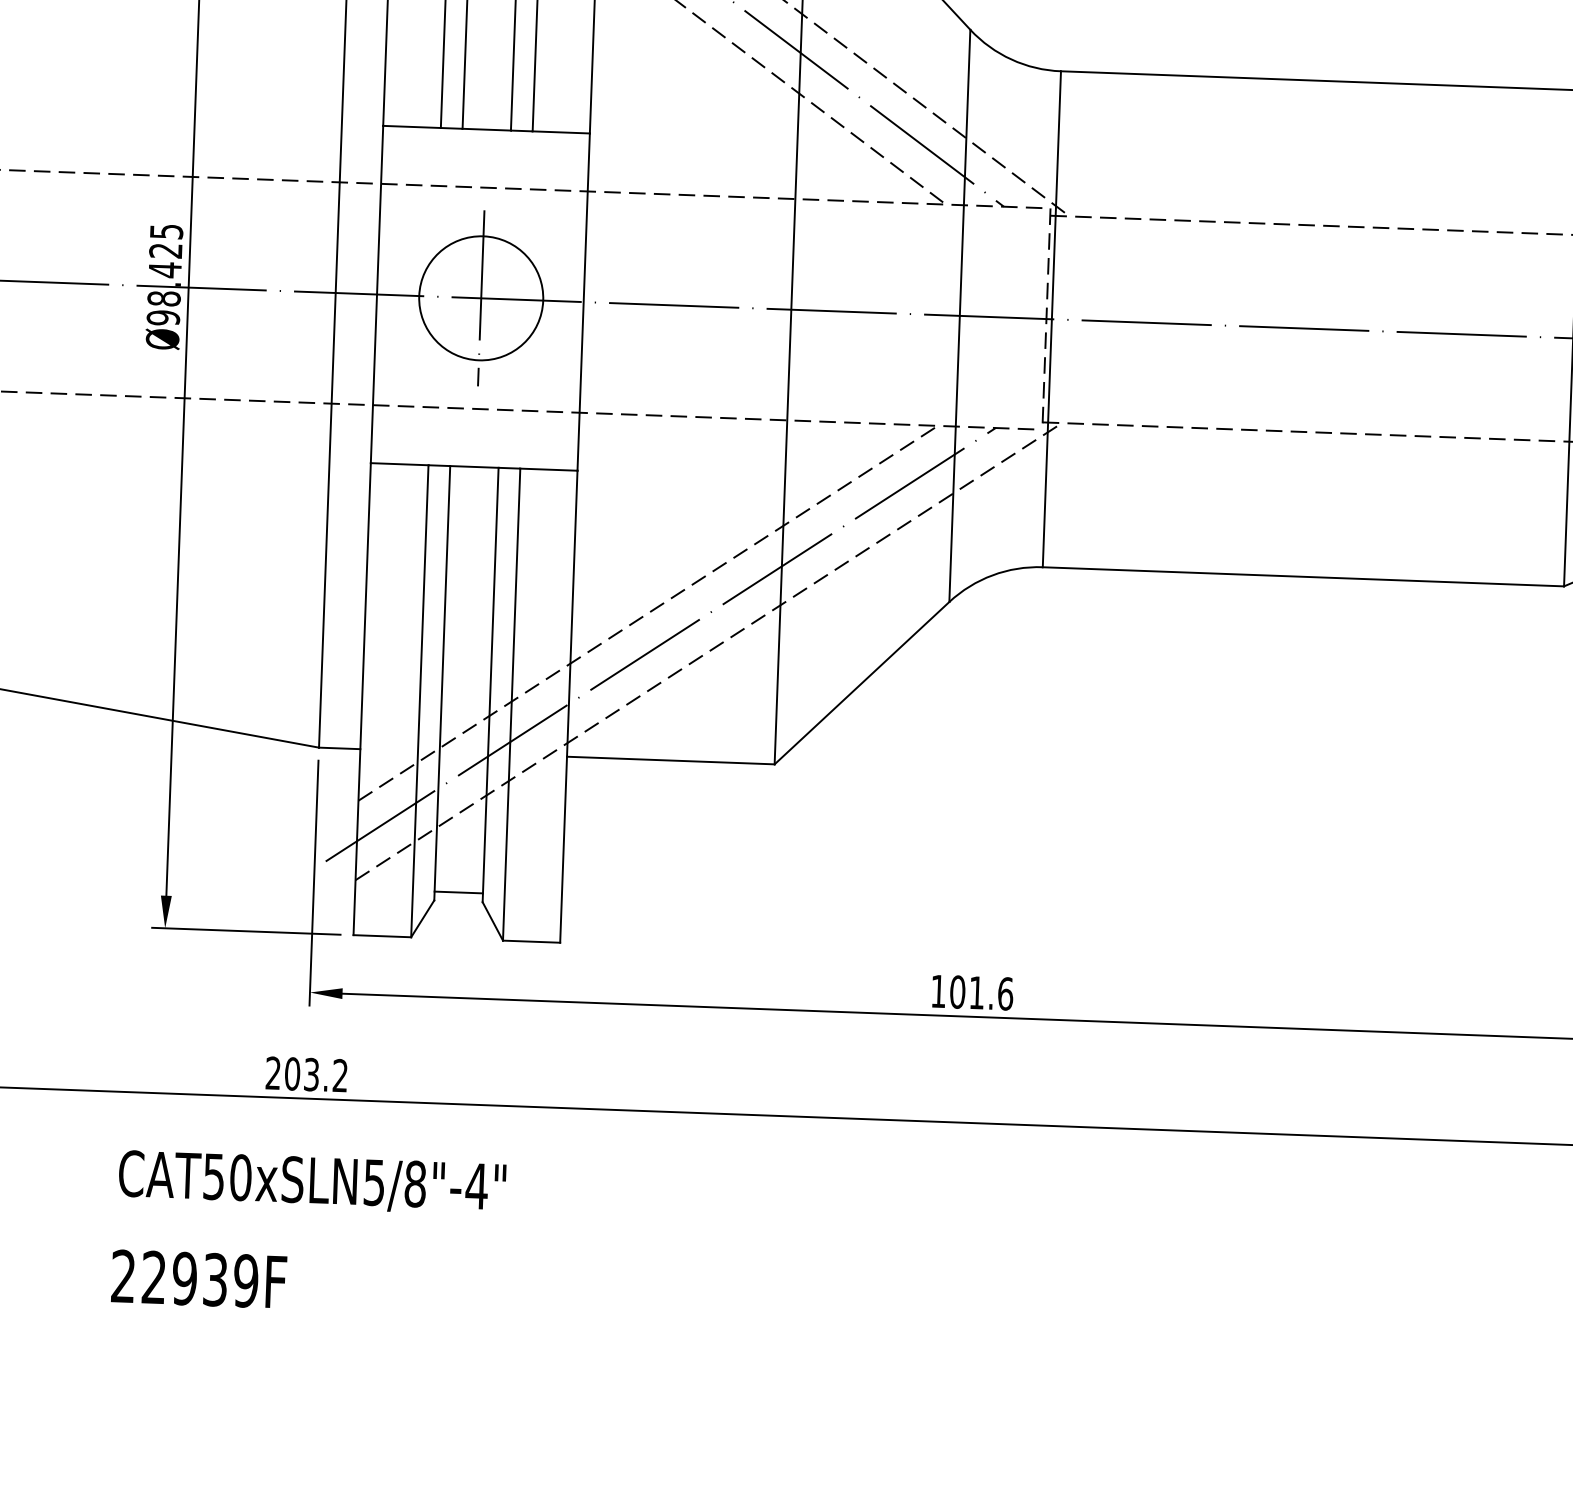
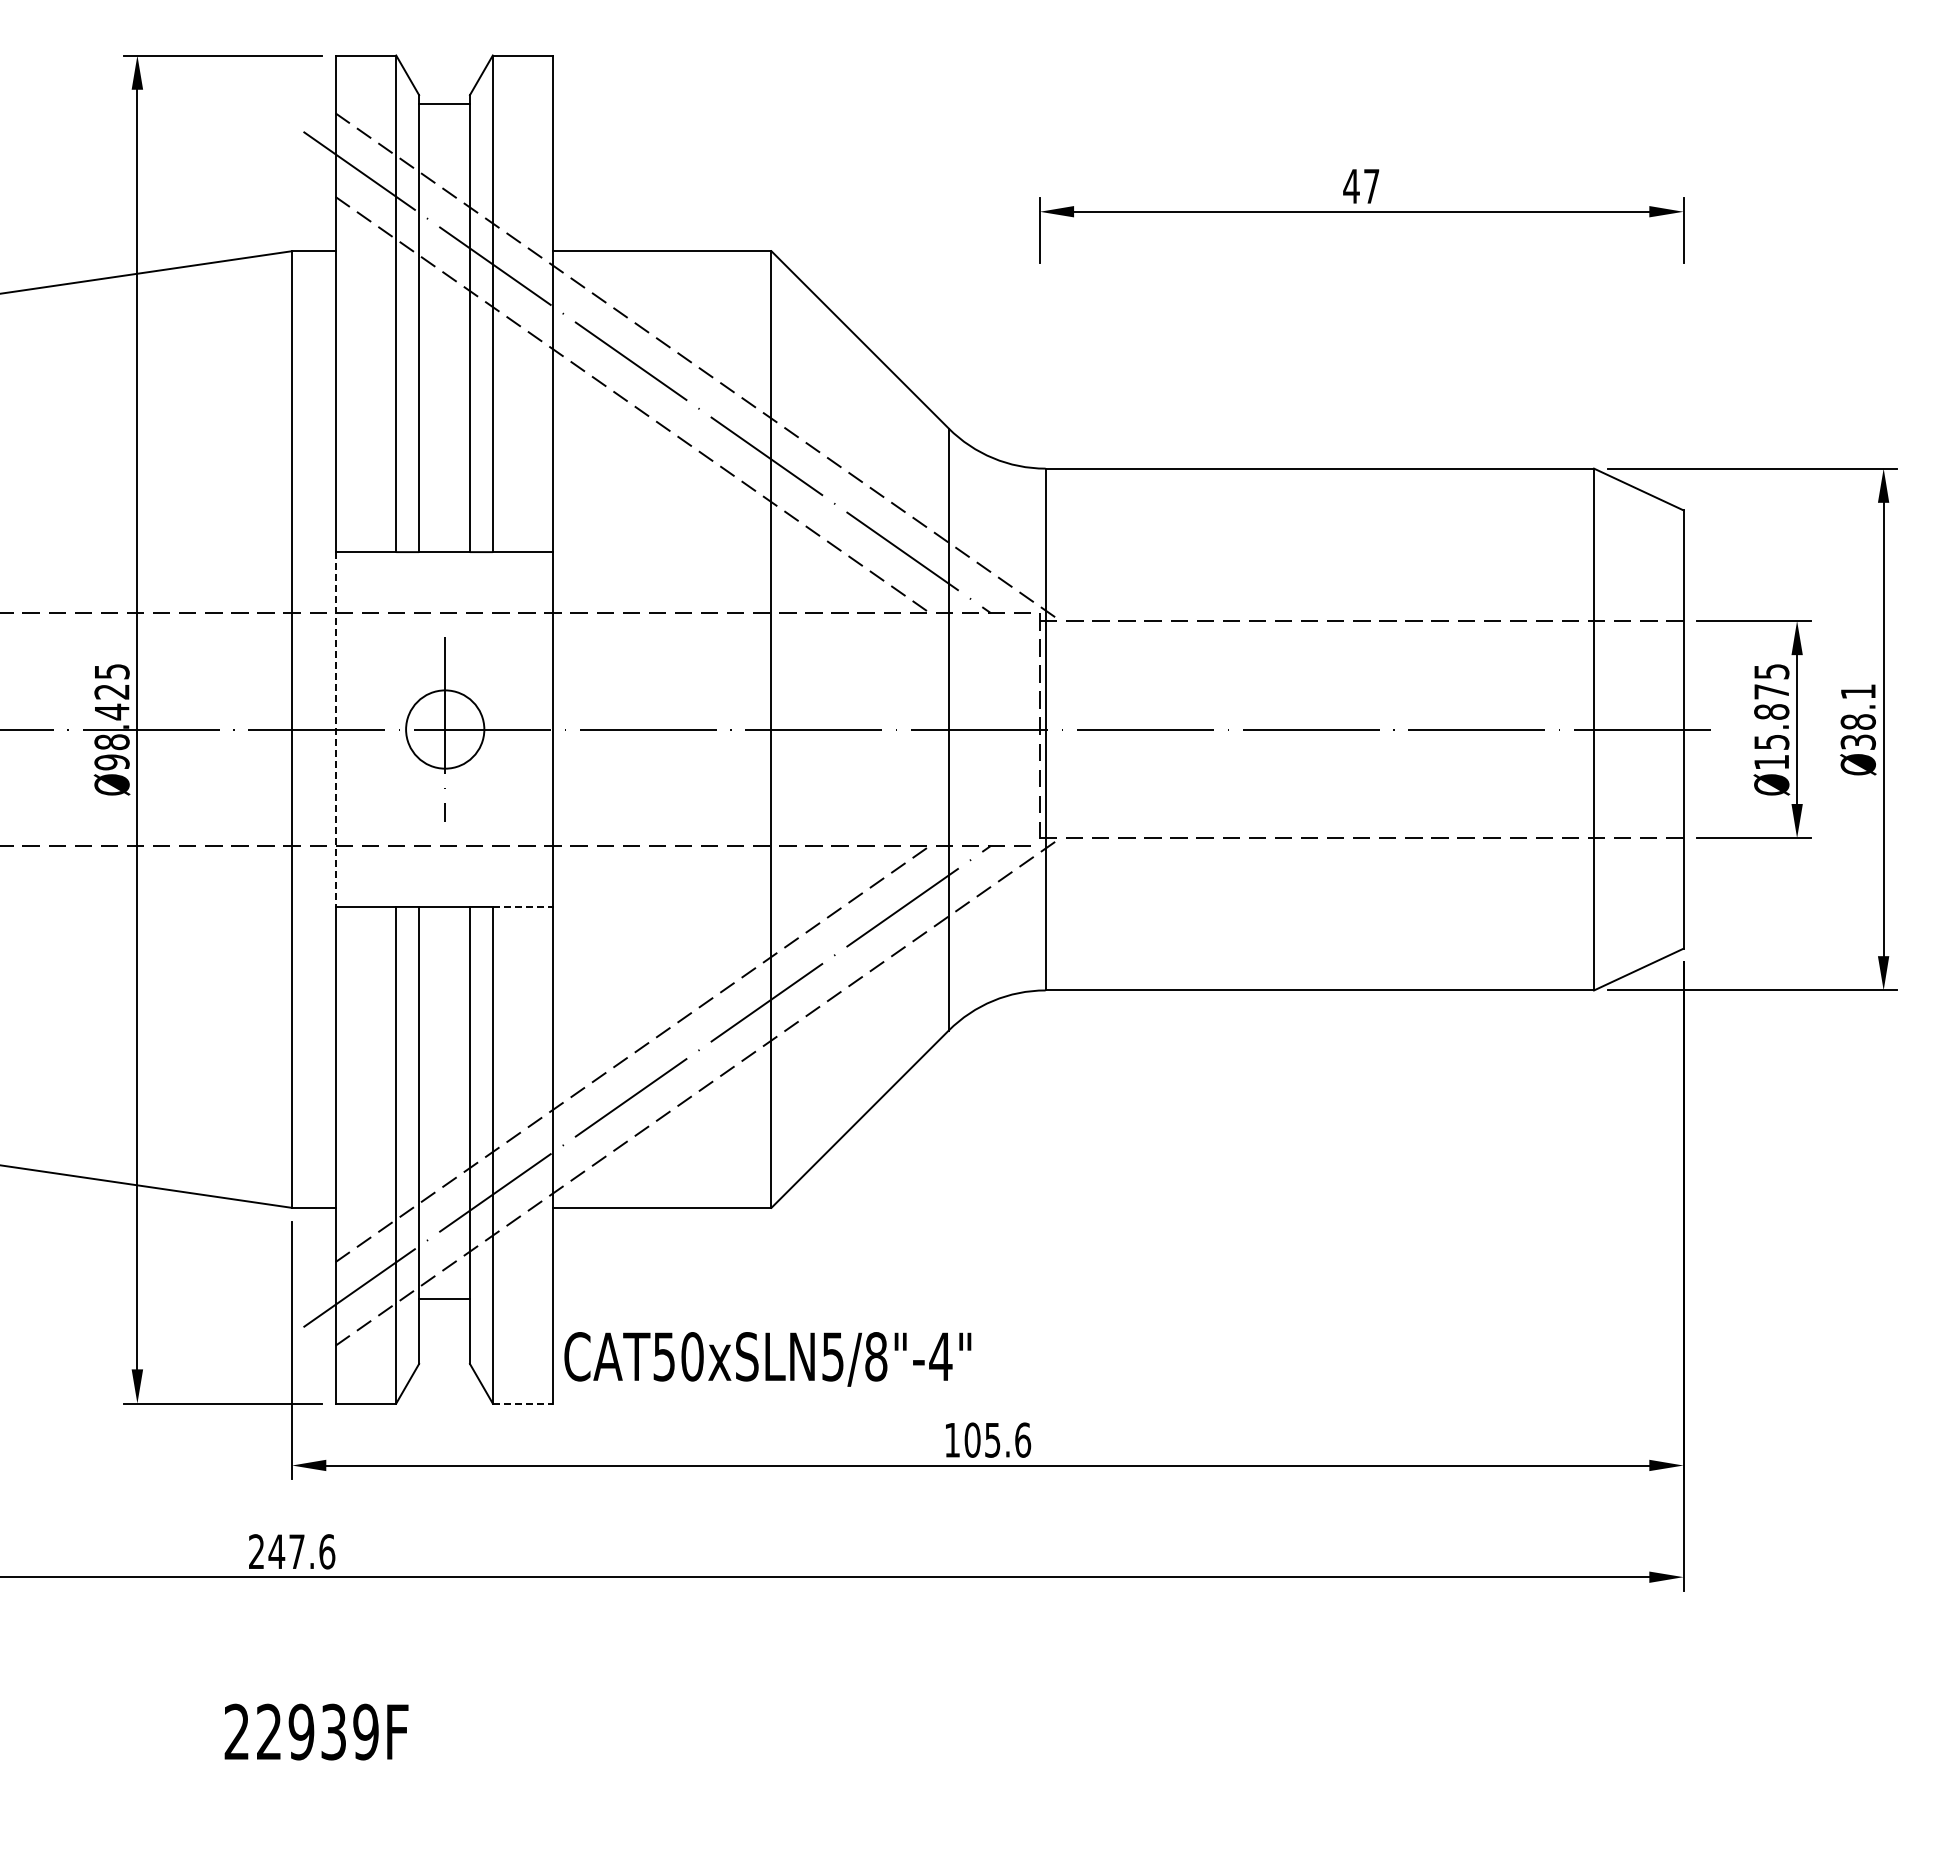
line: (376, 295) -> (335, 730), solid -> dashed
circle: (481, 298) -> (445, 729), size x0.6
line: (549, 469) -> (523, 906), solid -> dashed
line: (458, 892) -> (444, 1298), moved
line: (532, 941) -> (523, 1403), solid -> dashed
text: (976, 993) -> (992, 1440), 101.6 -> 105.6
text: (315, 1074) -> (301, 1551), 203.2 -> 247.6
text: (312, 1182) -> (767, 1359), moved
text: (199, 1278) -> (316, 1731), moved

